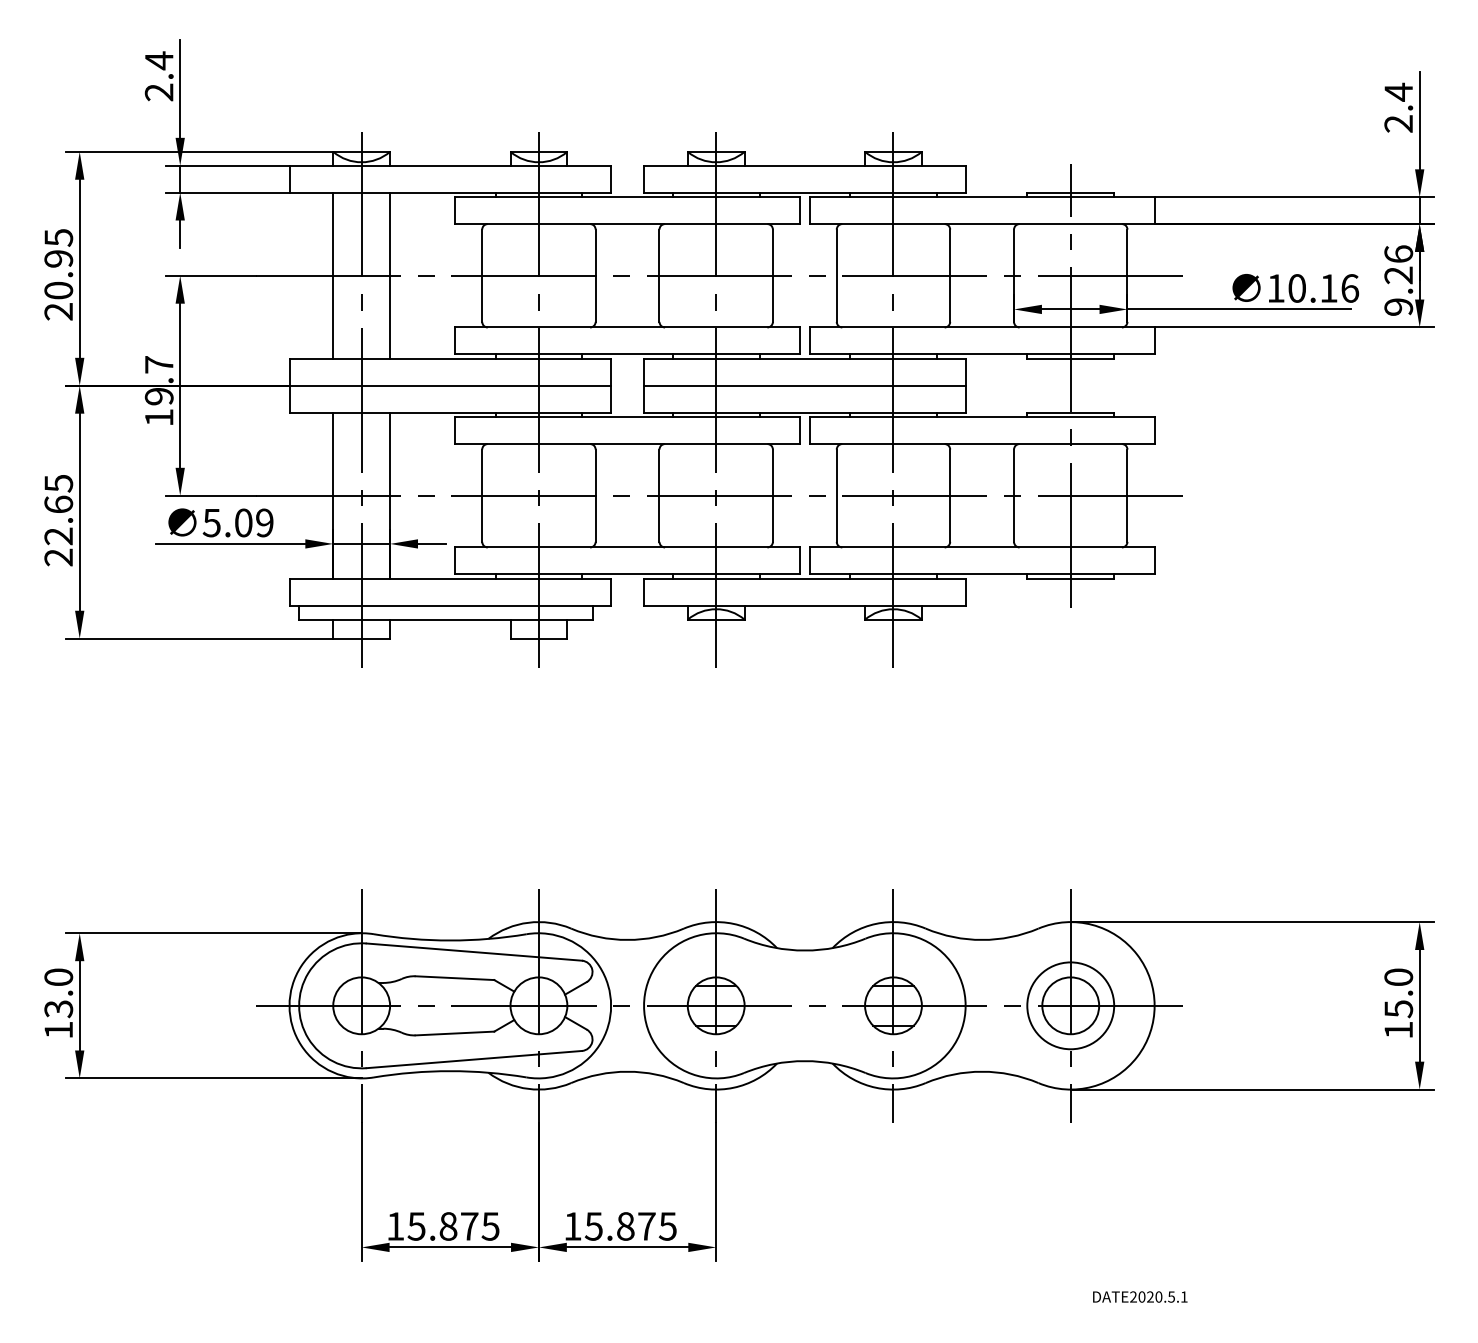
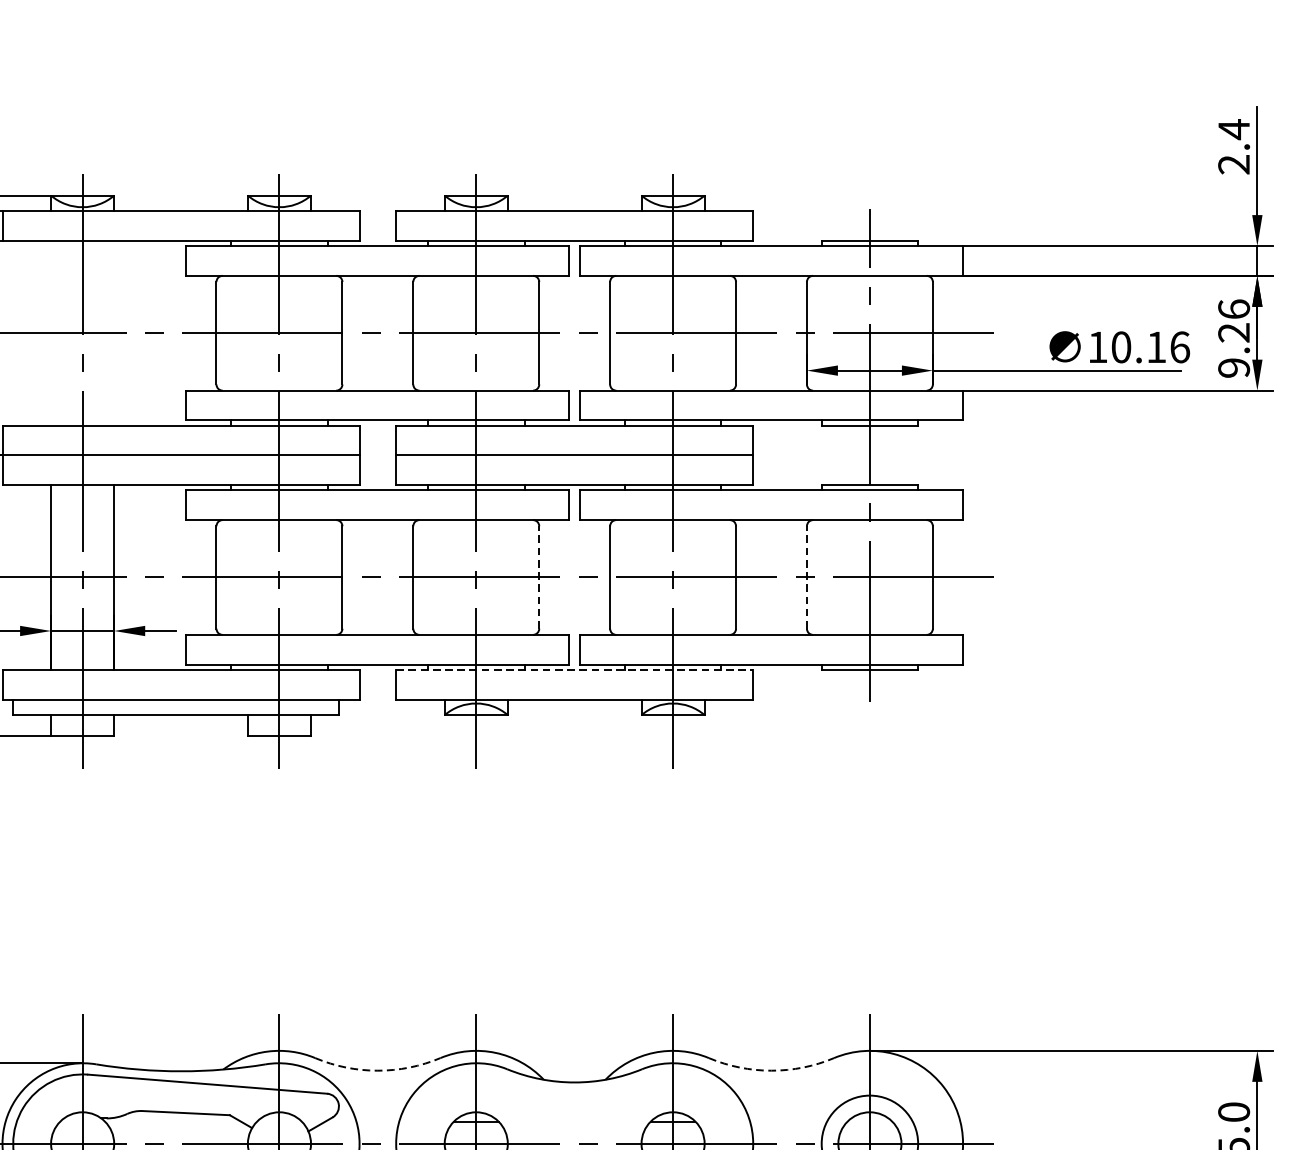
line: (333, 275) -> (51, 332), removed
line: (390, 275) -> (114, 332), removed
line: (772, 495) -> (538, 577), solid -> dashed
line: (1014, 495) -> (807, 577), solid -> dashed
line: (804, 578) -> (574, 669), solid -> dashed
arc: (627, 939) -> (377, 1070), solid -> dashed
arc: (982, 939) -> (771, 1070), solid -> dashed

